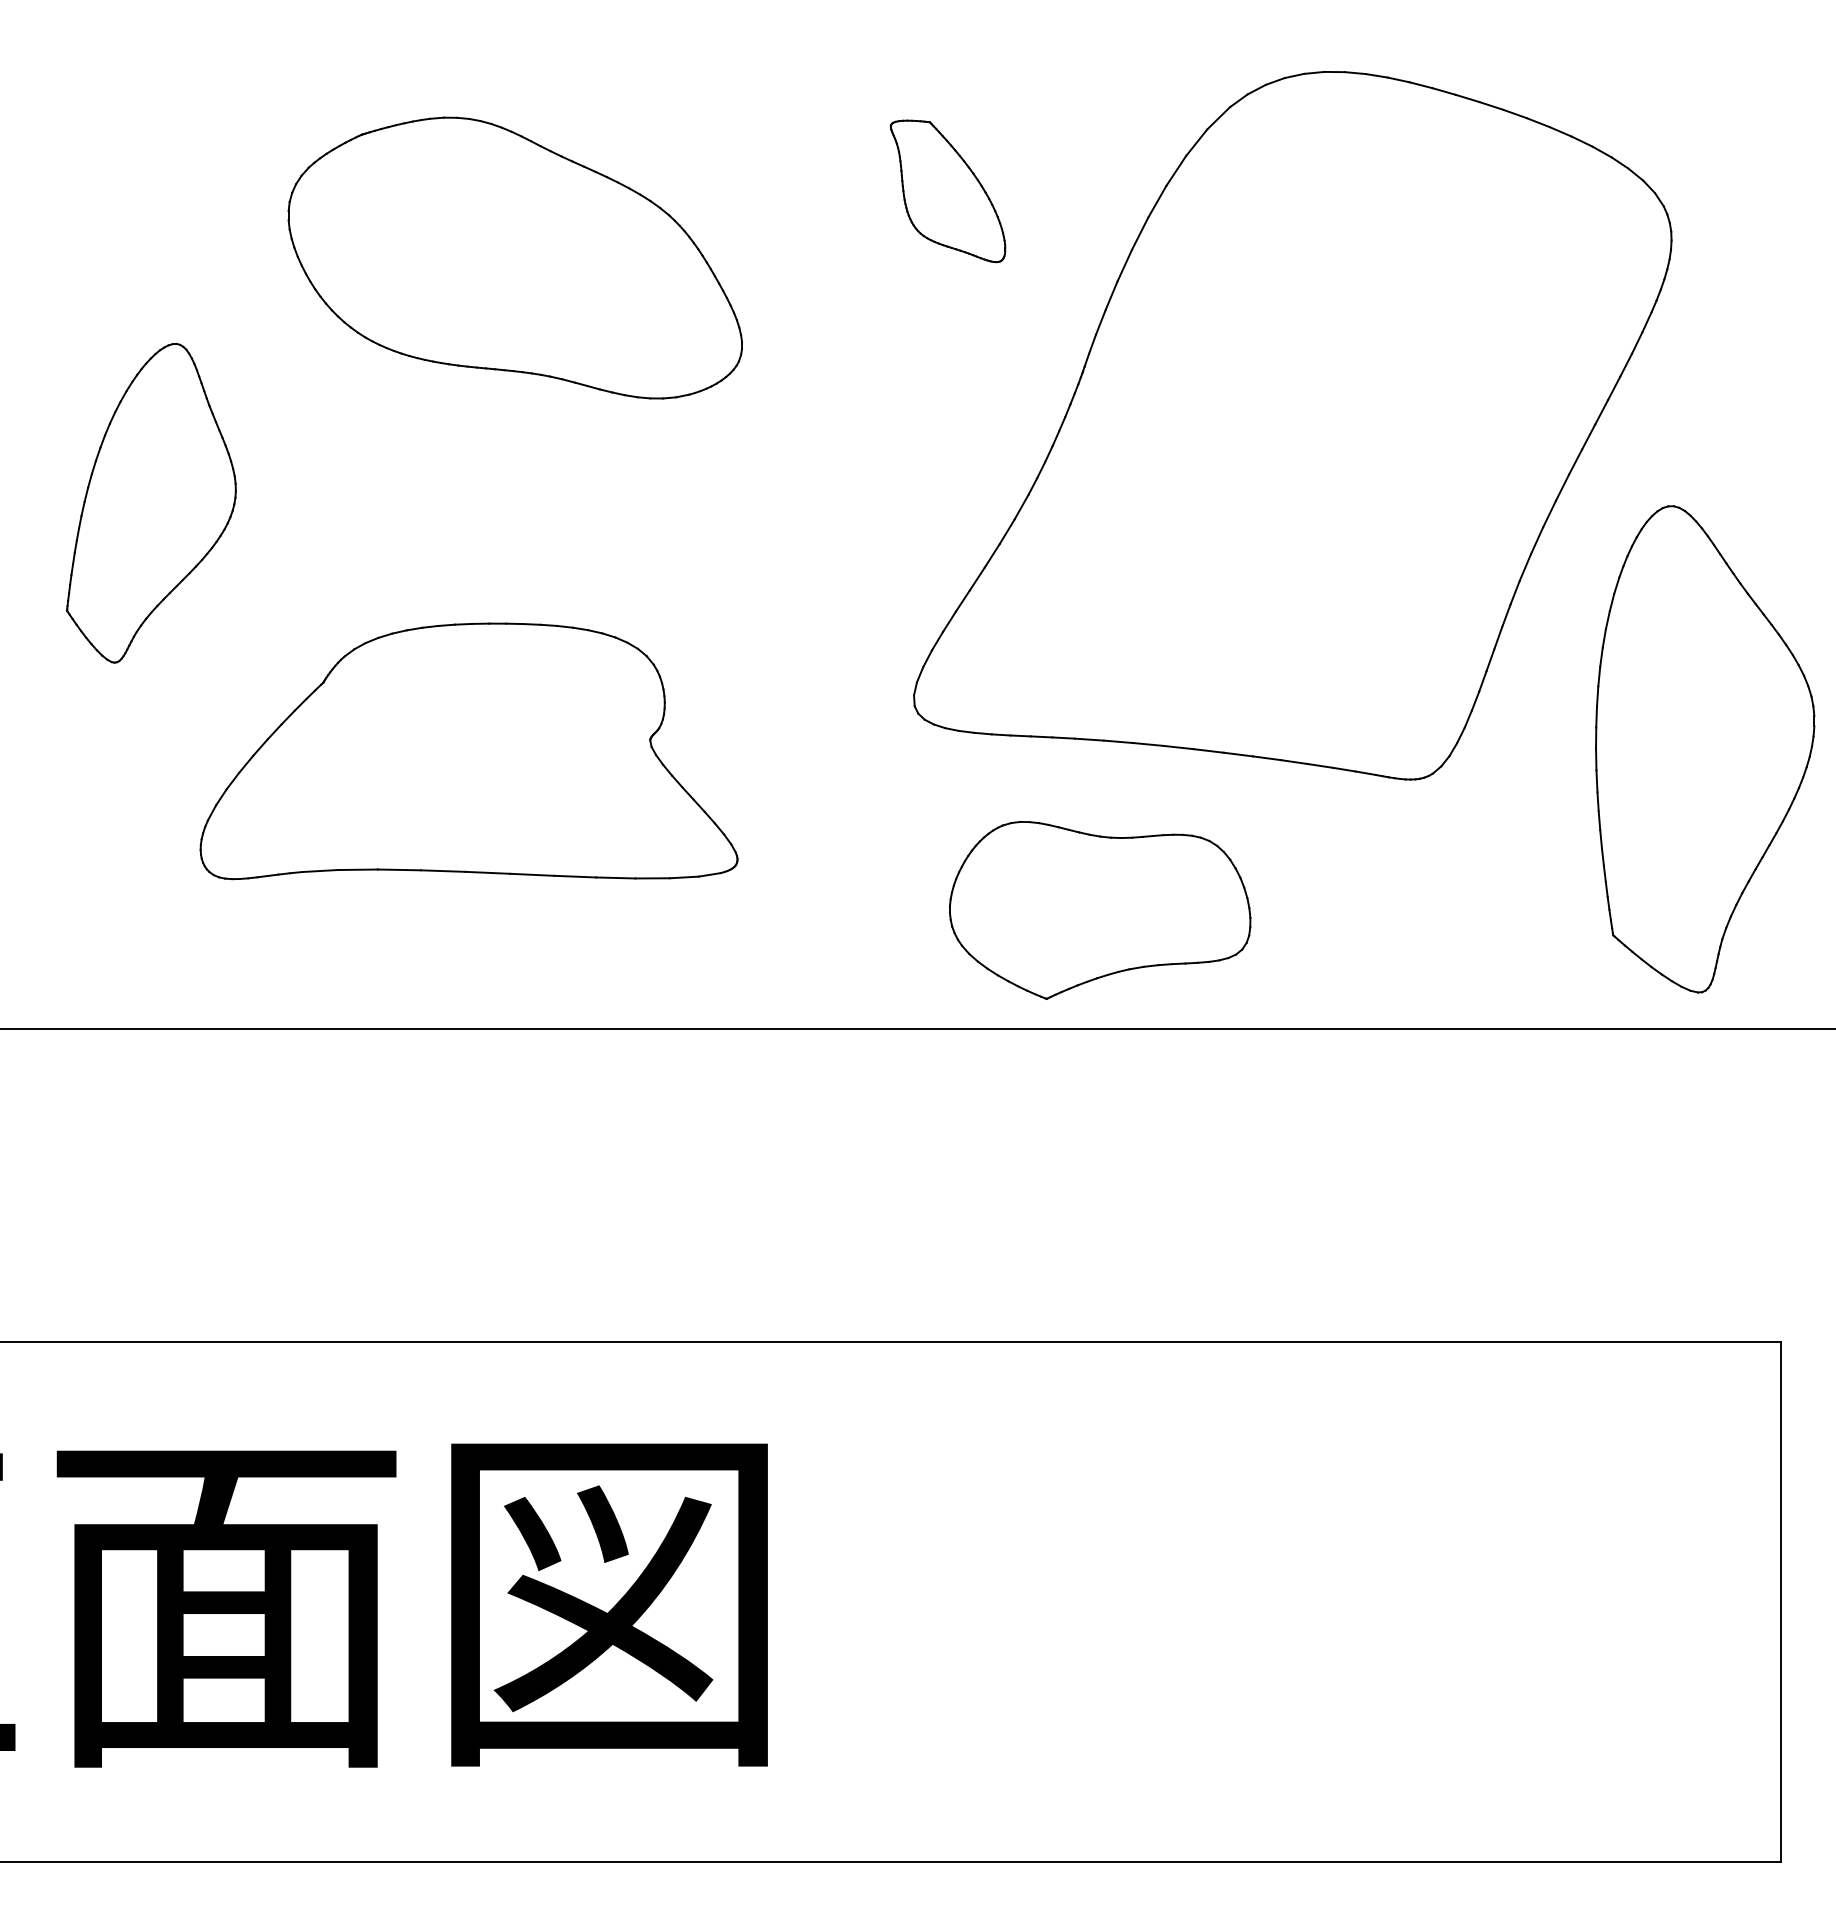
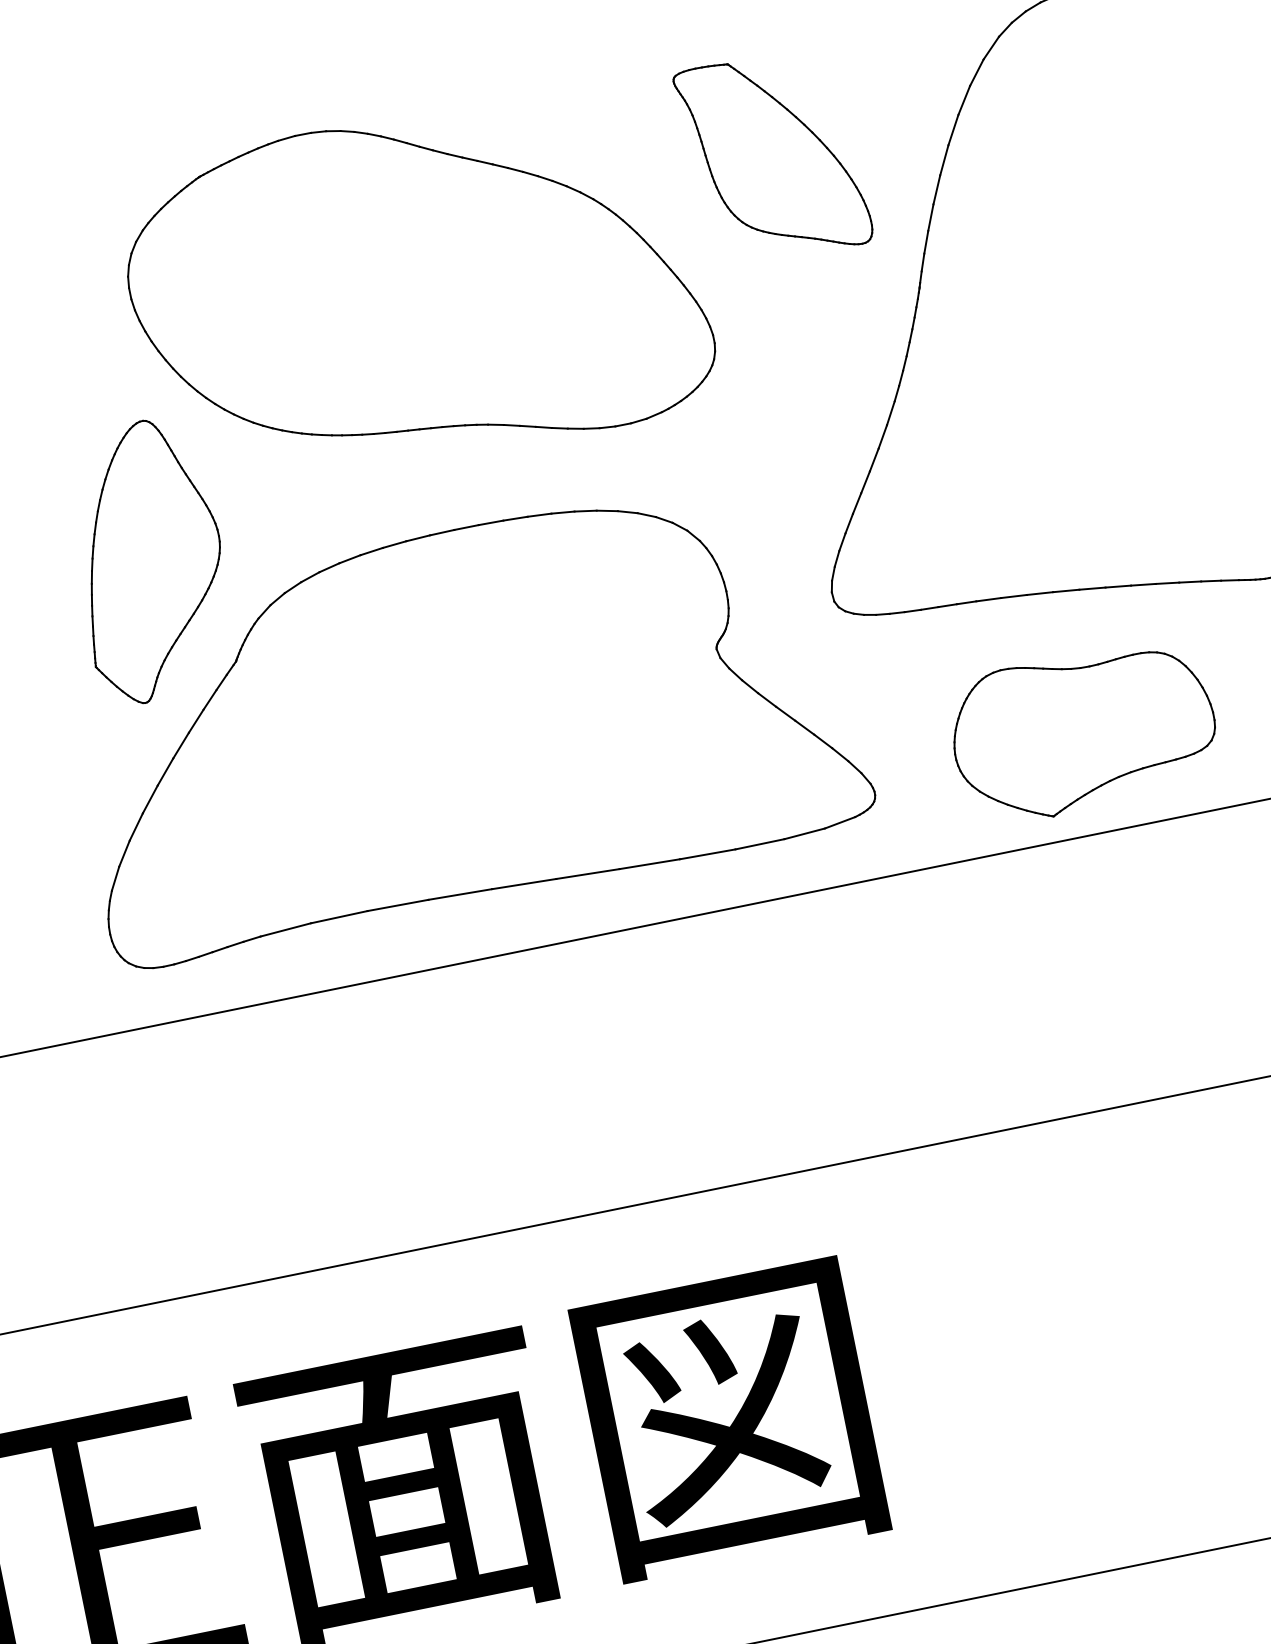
part: (947, 191) -> (773, 157), size x1.67
part: (515, 257) -> (416, 288), size x1.43
part: (468, 751) -> (462, 717), size x1.67
part: (1100, 910) -> (1084, 731), moved

